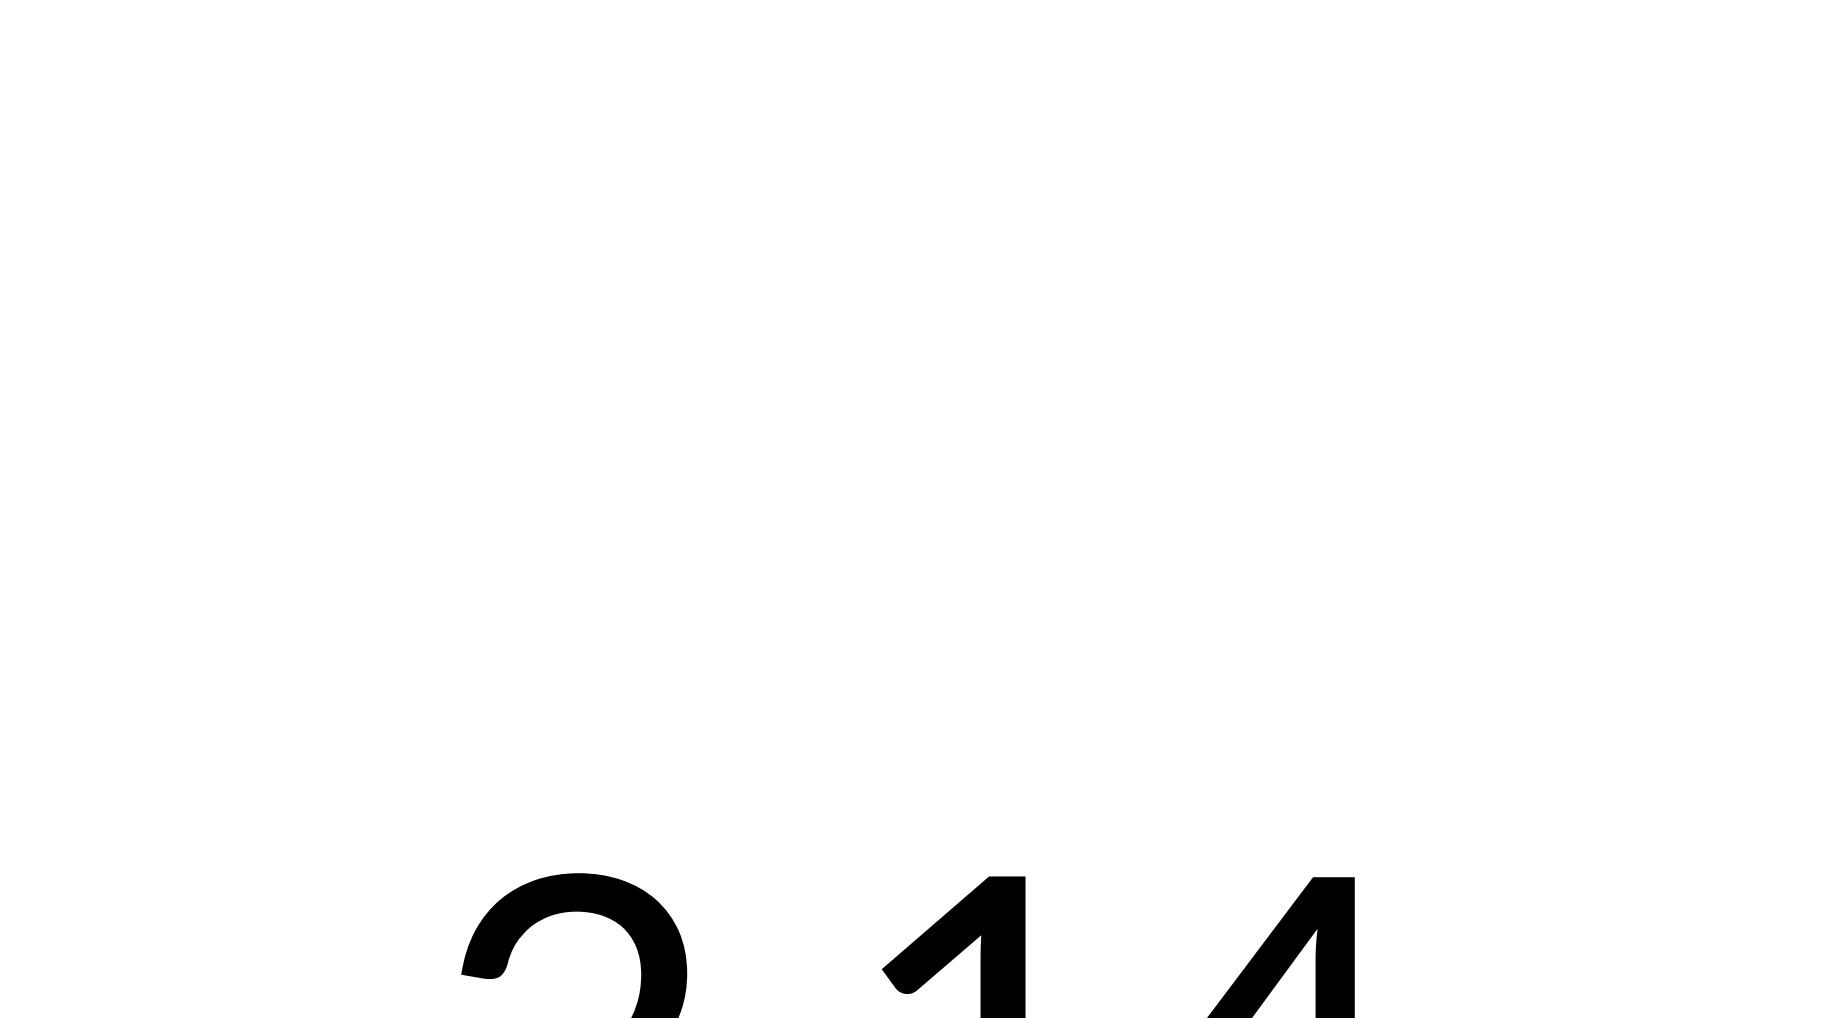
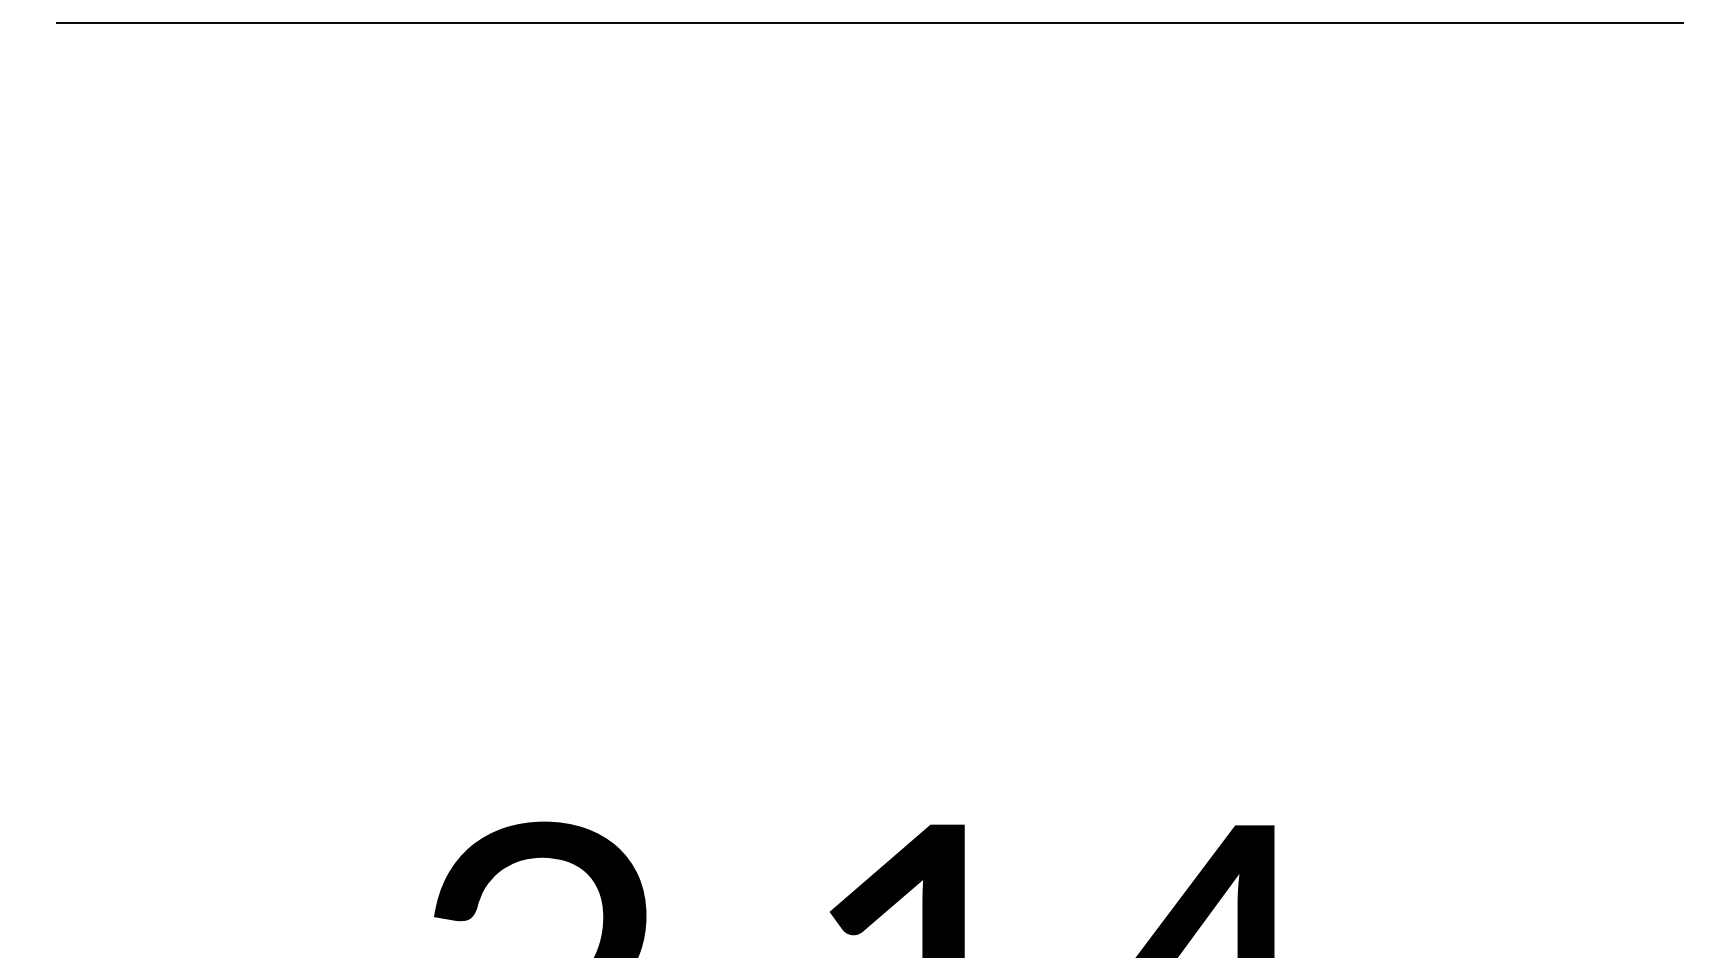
line: (924, 24) -> (869, 23), added

